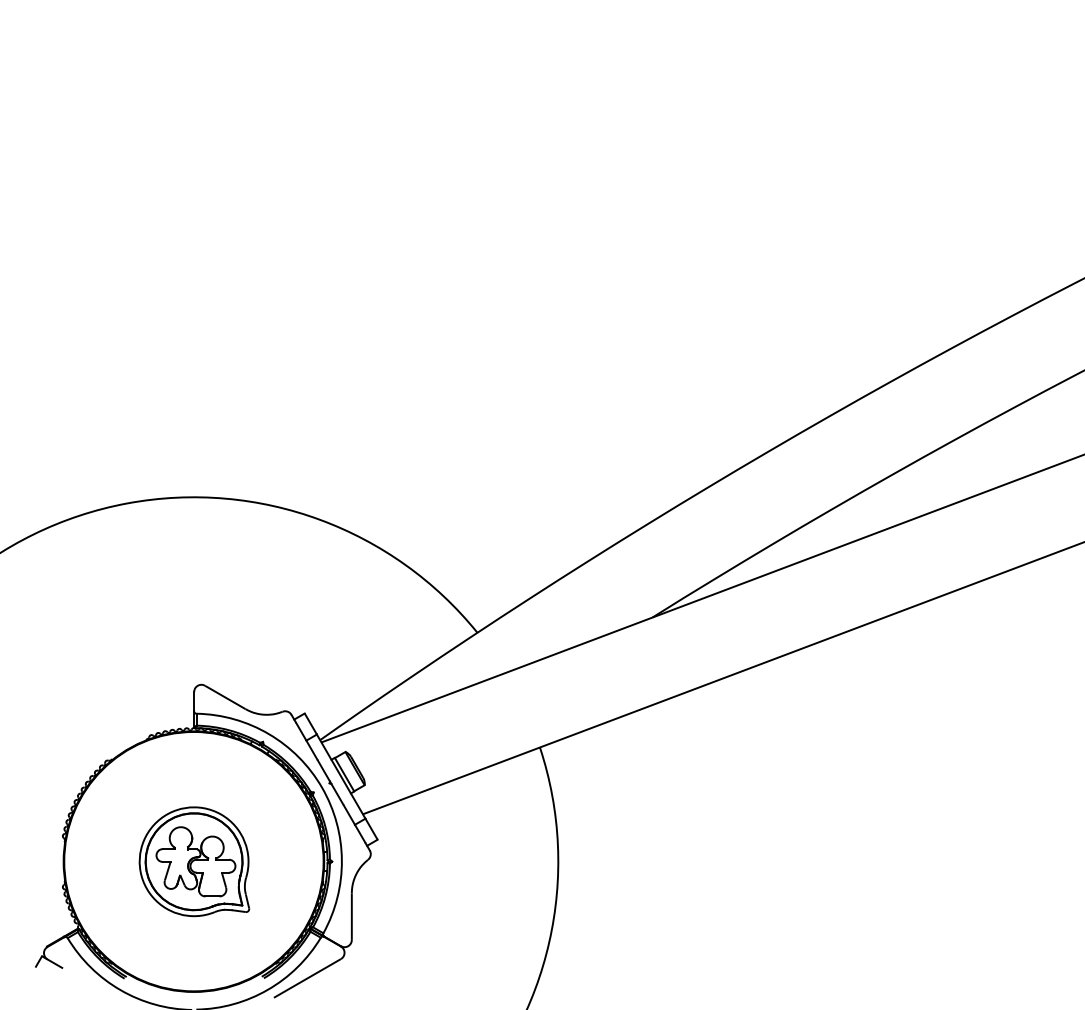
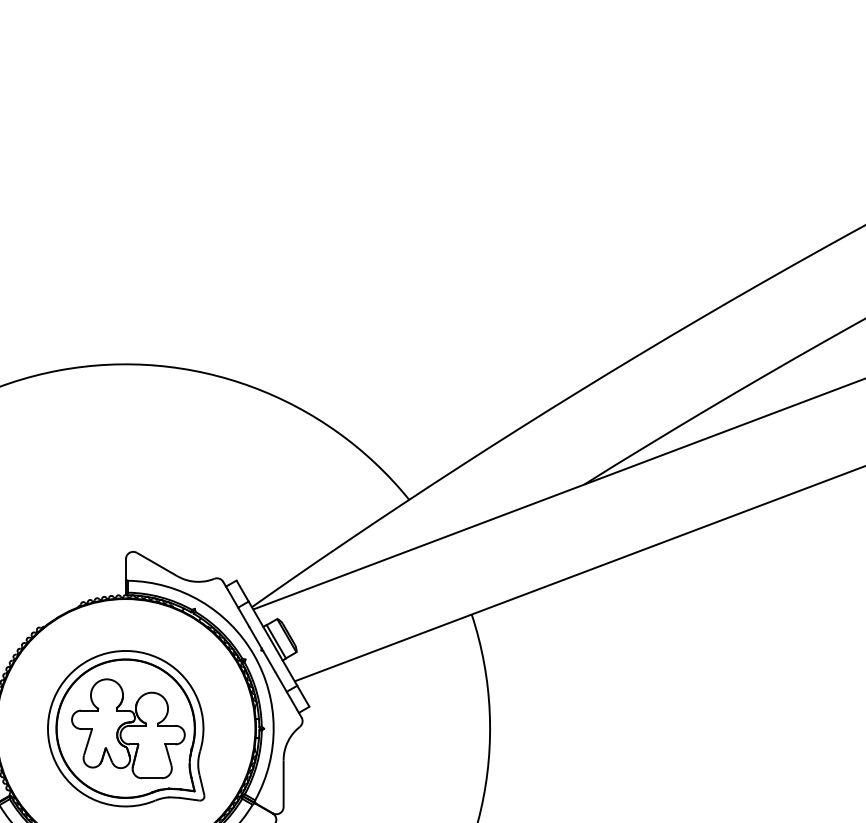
part: (194, 861) -> (126, 728), size x1.43

